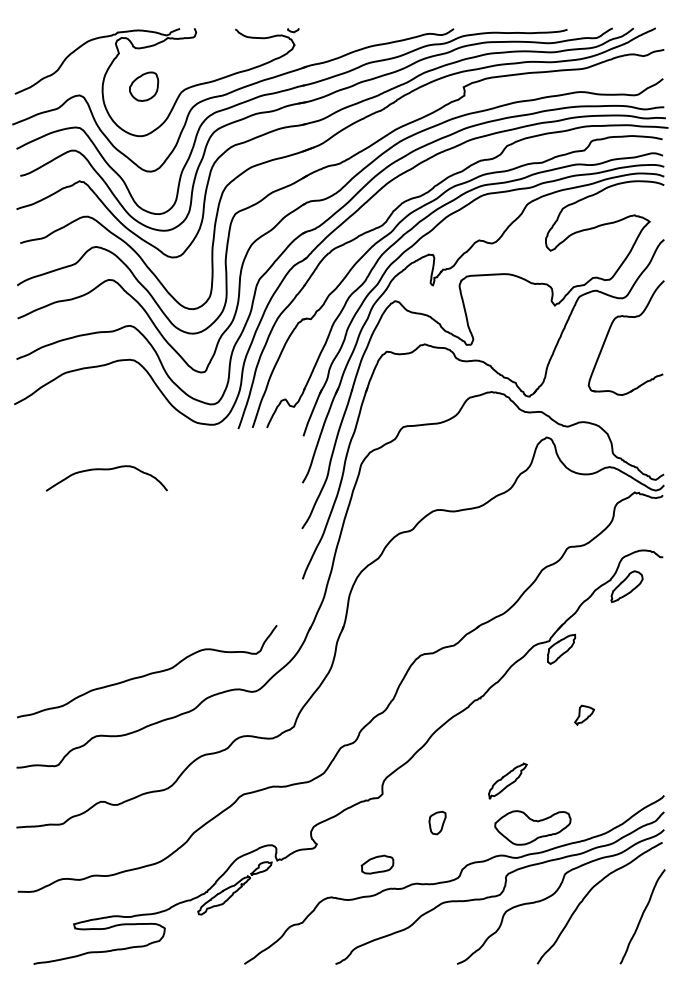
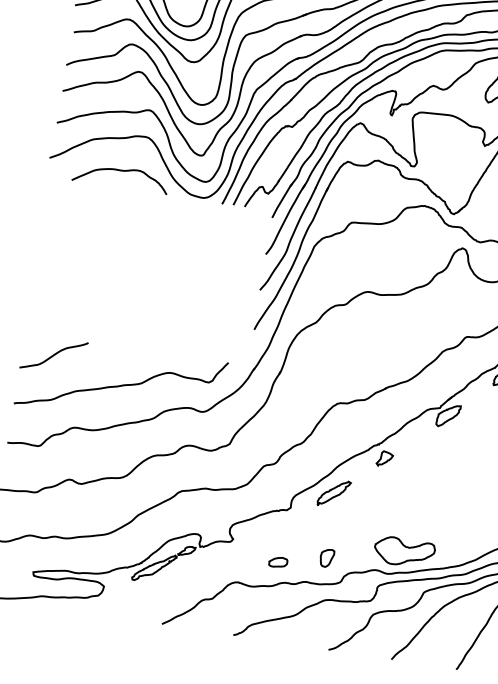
curve: (106, 470) -> (121, 171), moved
curve: (57, 649) -> (53, 355), added
part: (584, 714) -> (384, 458), moved
part: (507, 780) -> (333, 493), moved
part: (437, 822) -> (327, 557), moved
part: (377, 864) -> (278, 562), size x0.71

